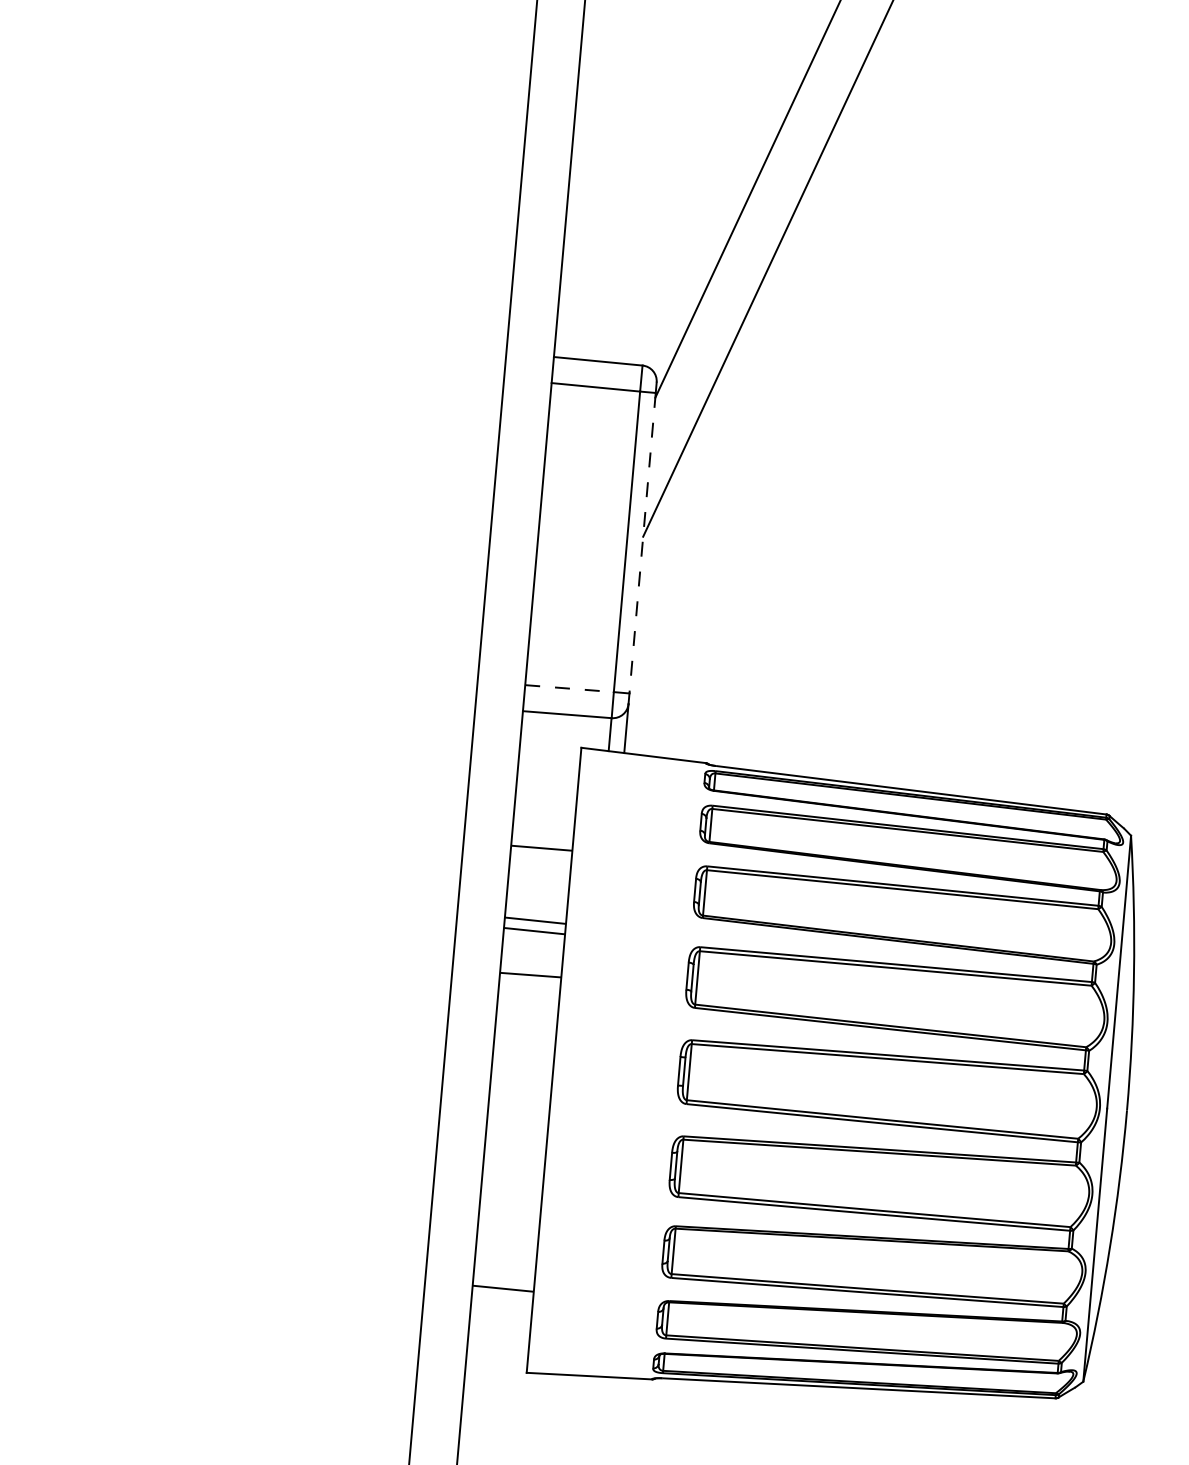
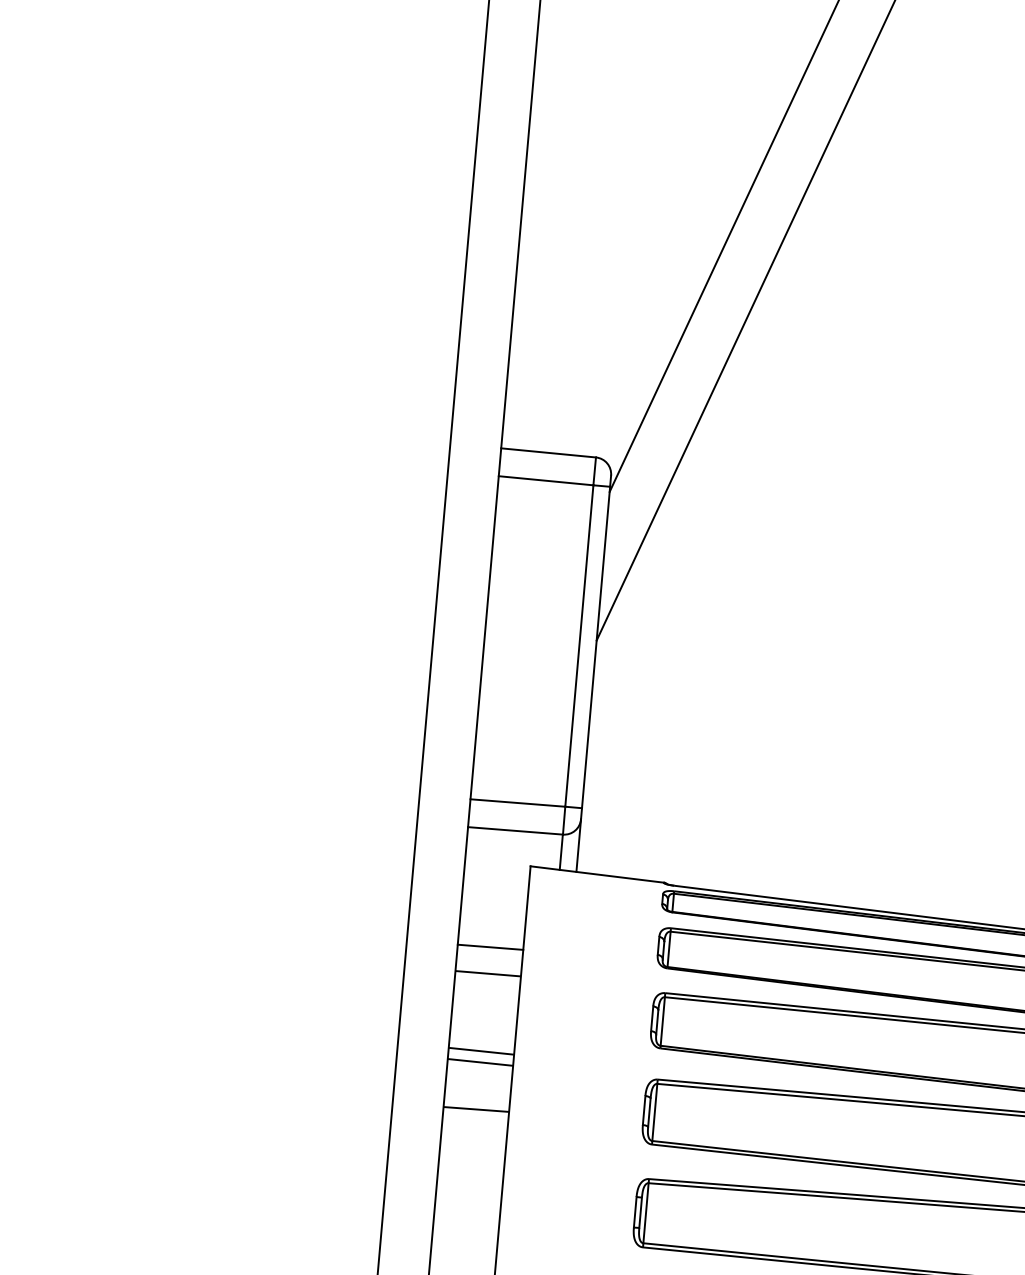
line: (642, 543) -> (595, 647), dashed -> solid
line: (570, 688) -> (518, 802), dashed -> solid
line: (543, 823) -> (490, 947), added

